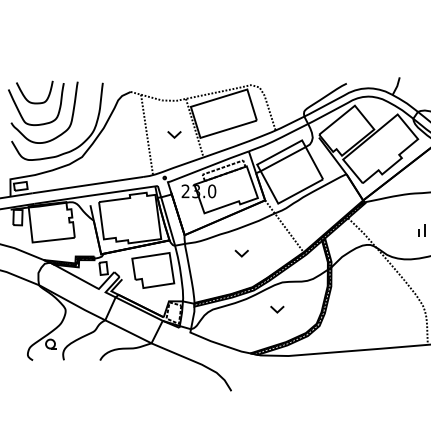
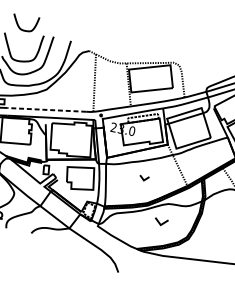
curve: (26, 97) -> (19, 25), moved
part: (174, 134) -> (113, 86), removed
line: (87, 185) -> (46, 110), solid -> dashed
part: (277, 309) -> (161, 222), size x1.4

